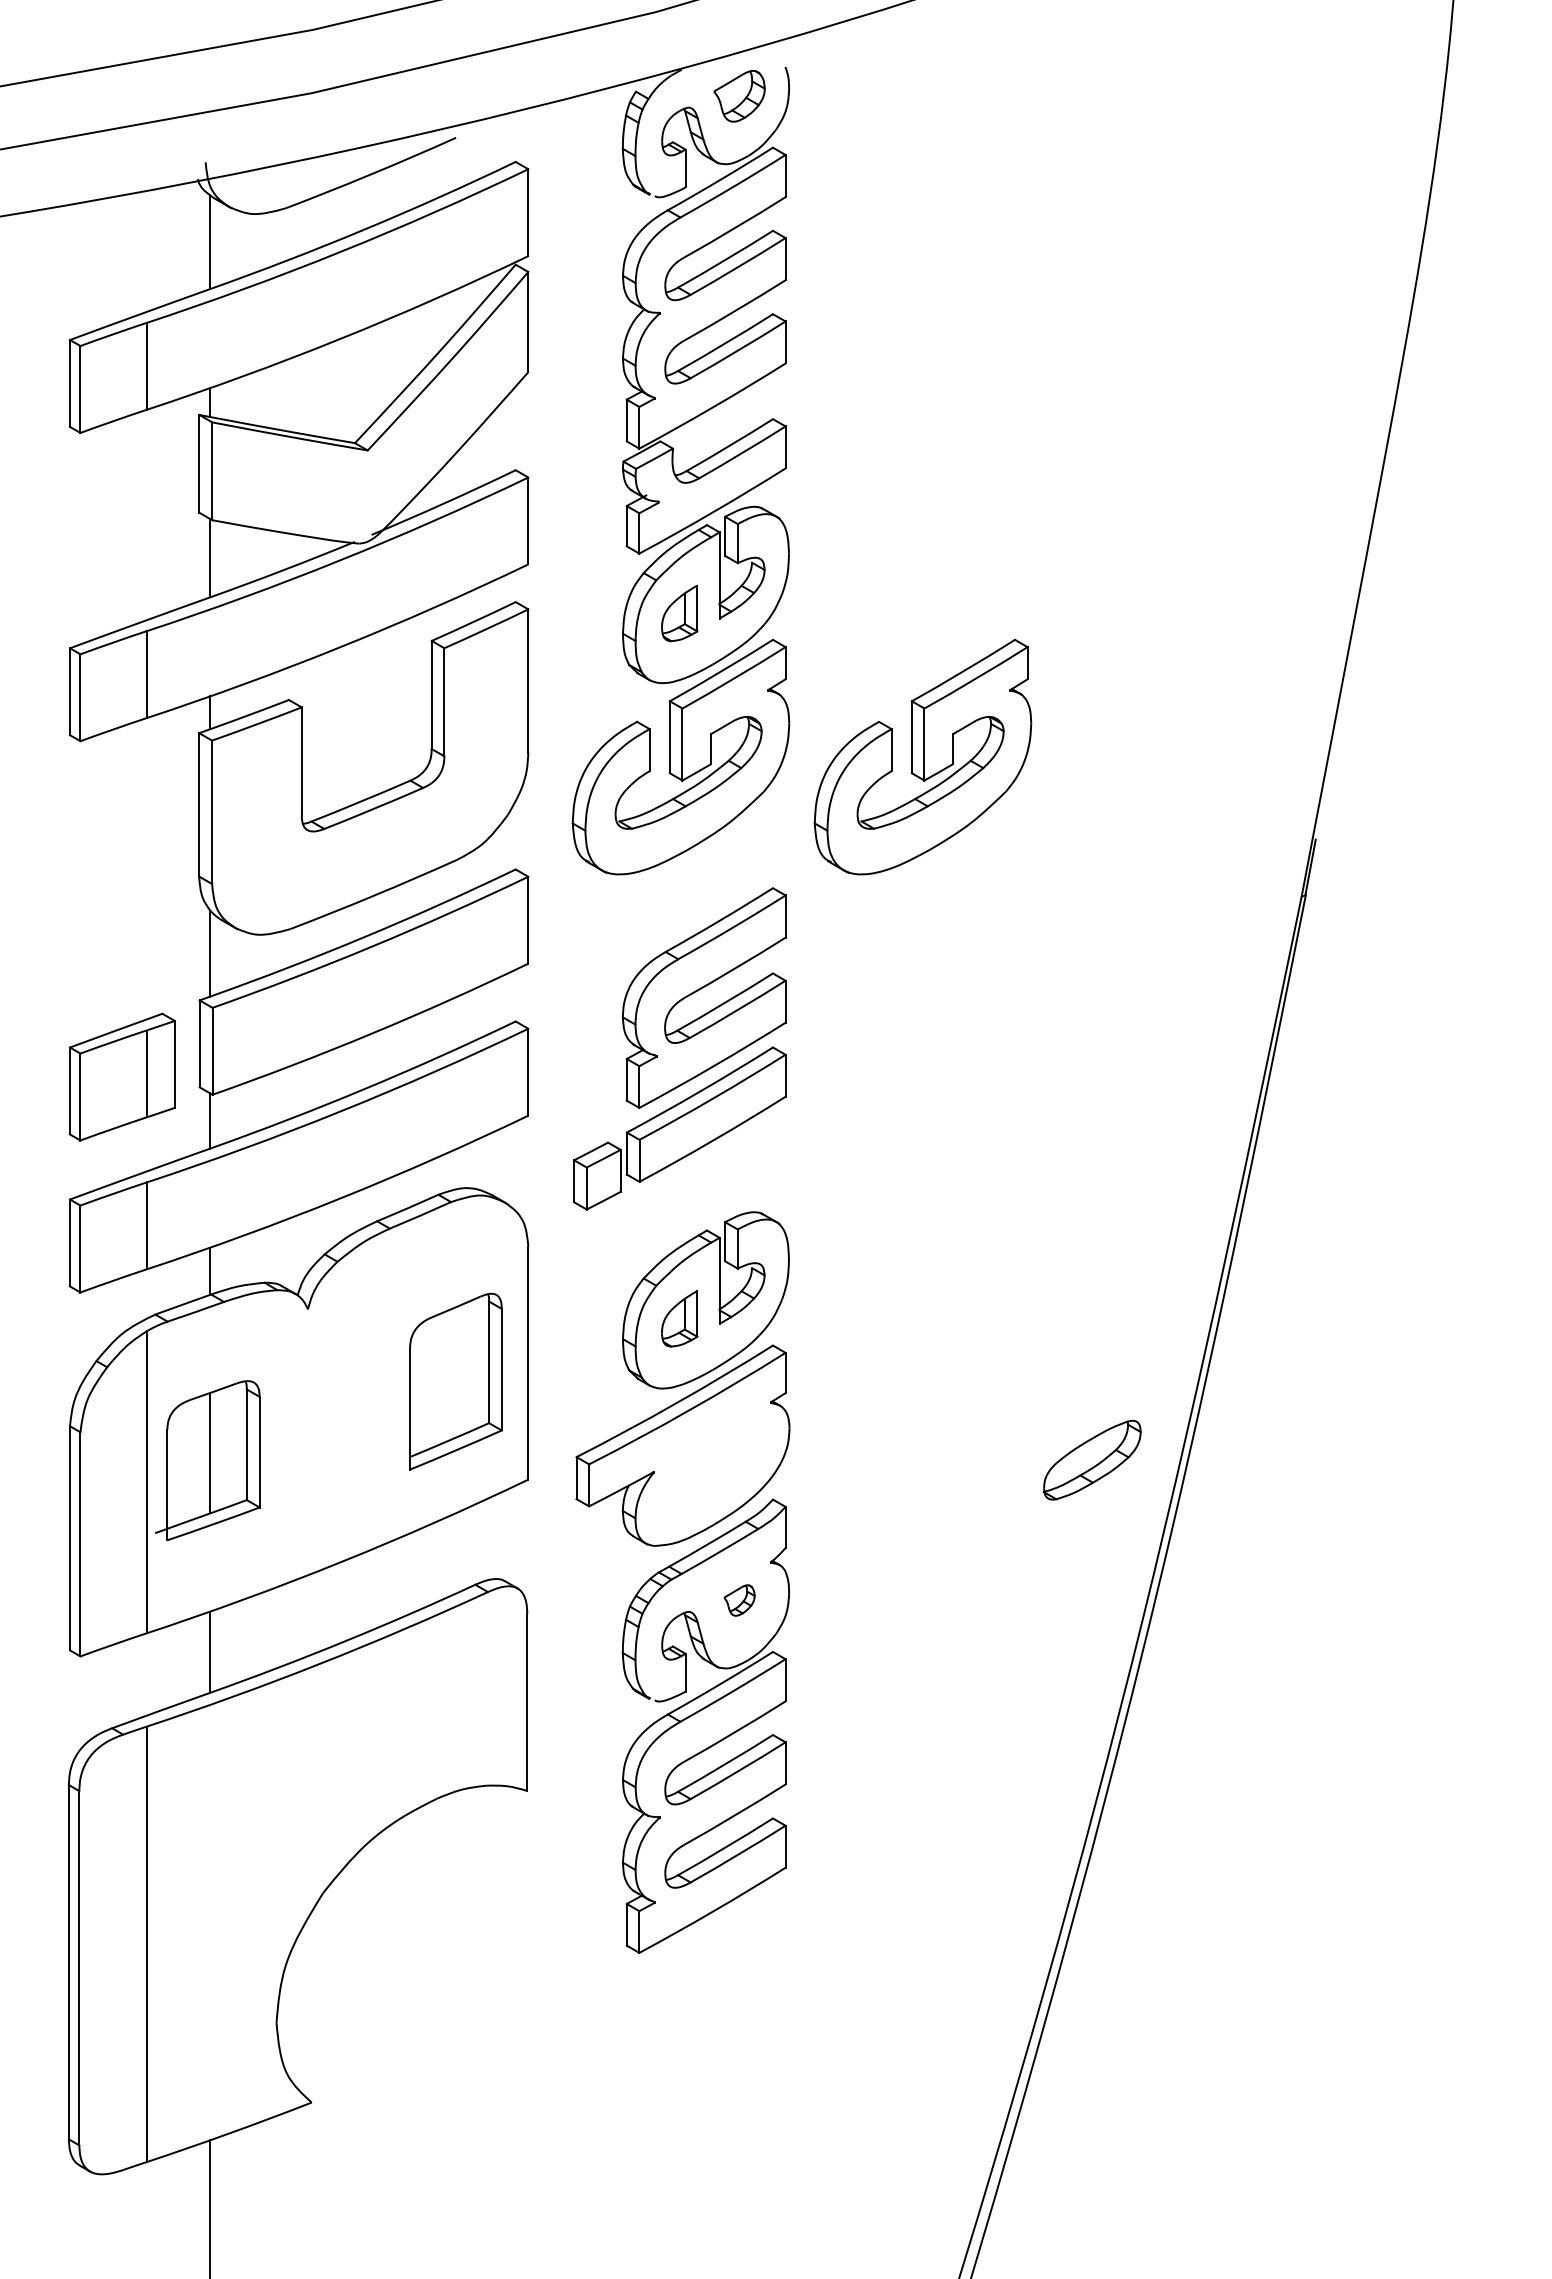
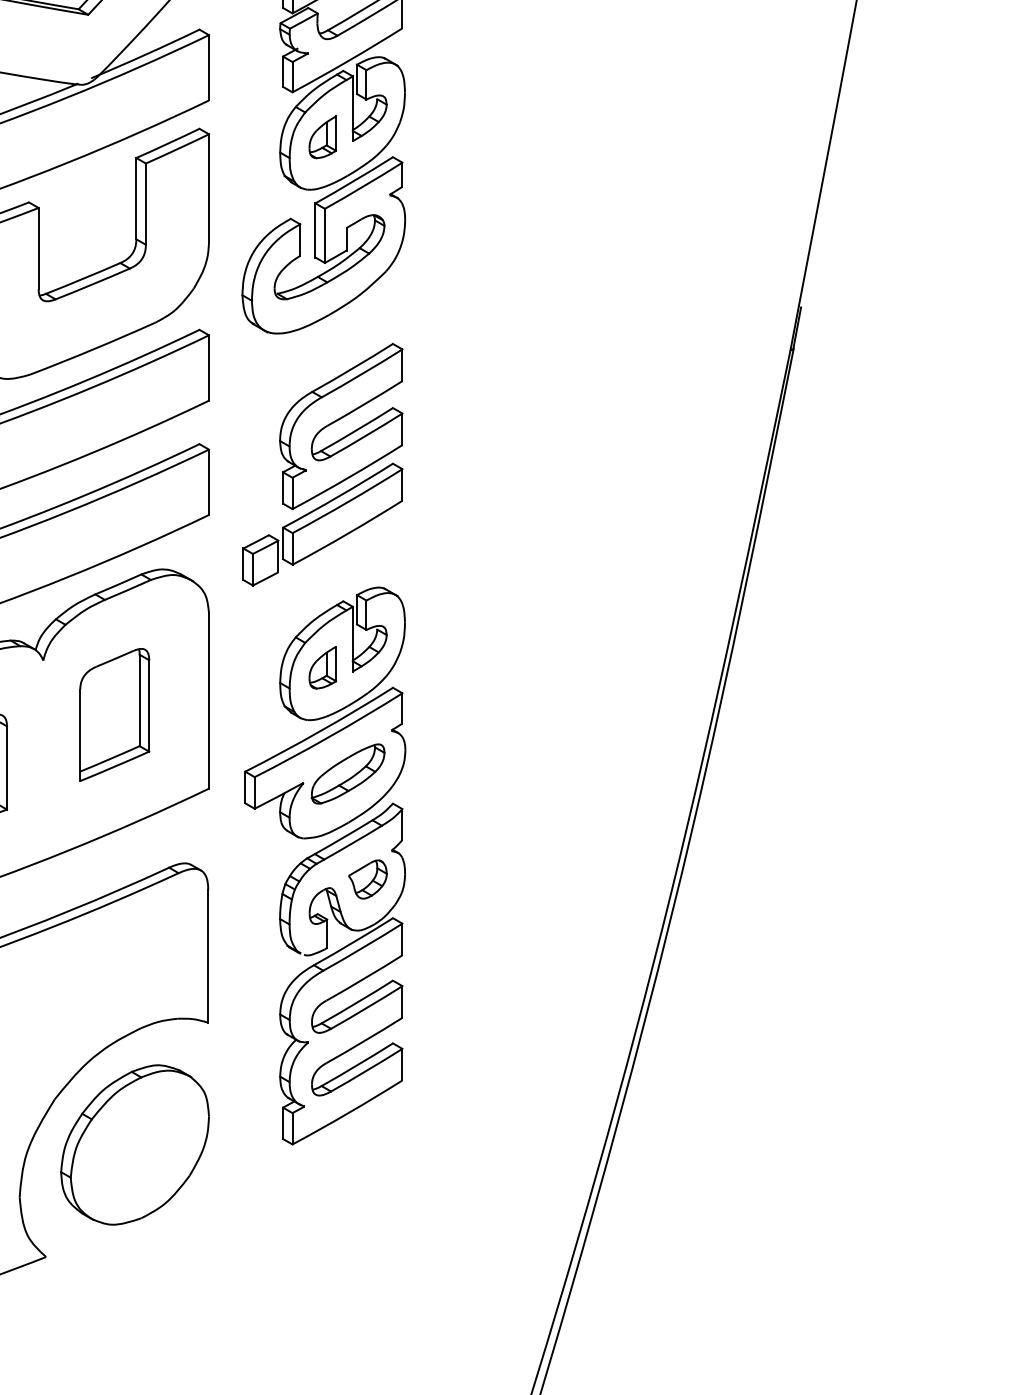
part: (922, 756) -> (505, 244), removed
part: (455, 1381) -> (114, 714), moved
part: (1091, 1459) -> (347, 773), moved
part: (739, 1600) -> (367, 879), size x1.67
part: (429, 1953) -> (134, 1144), added

